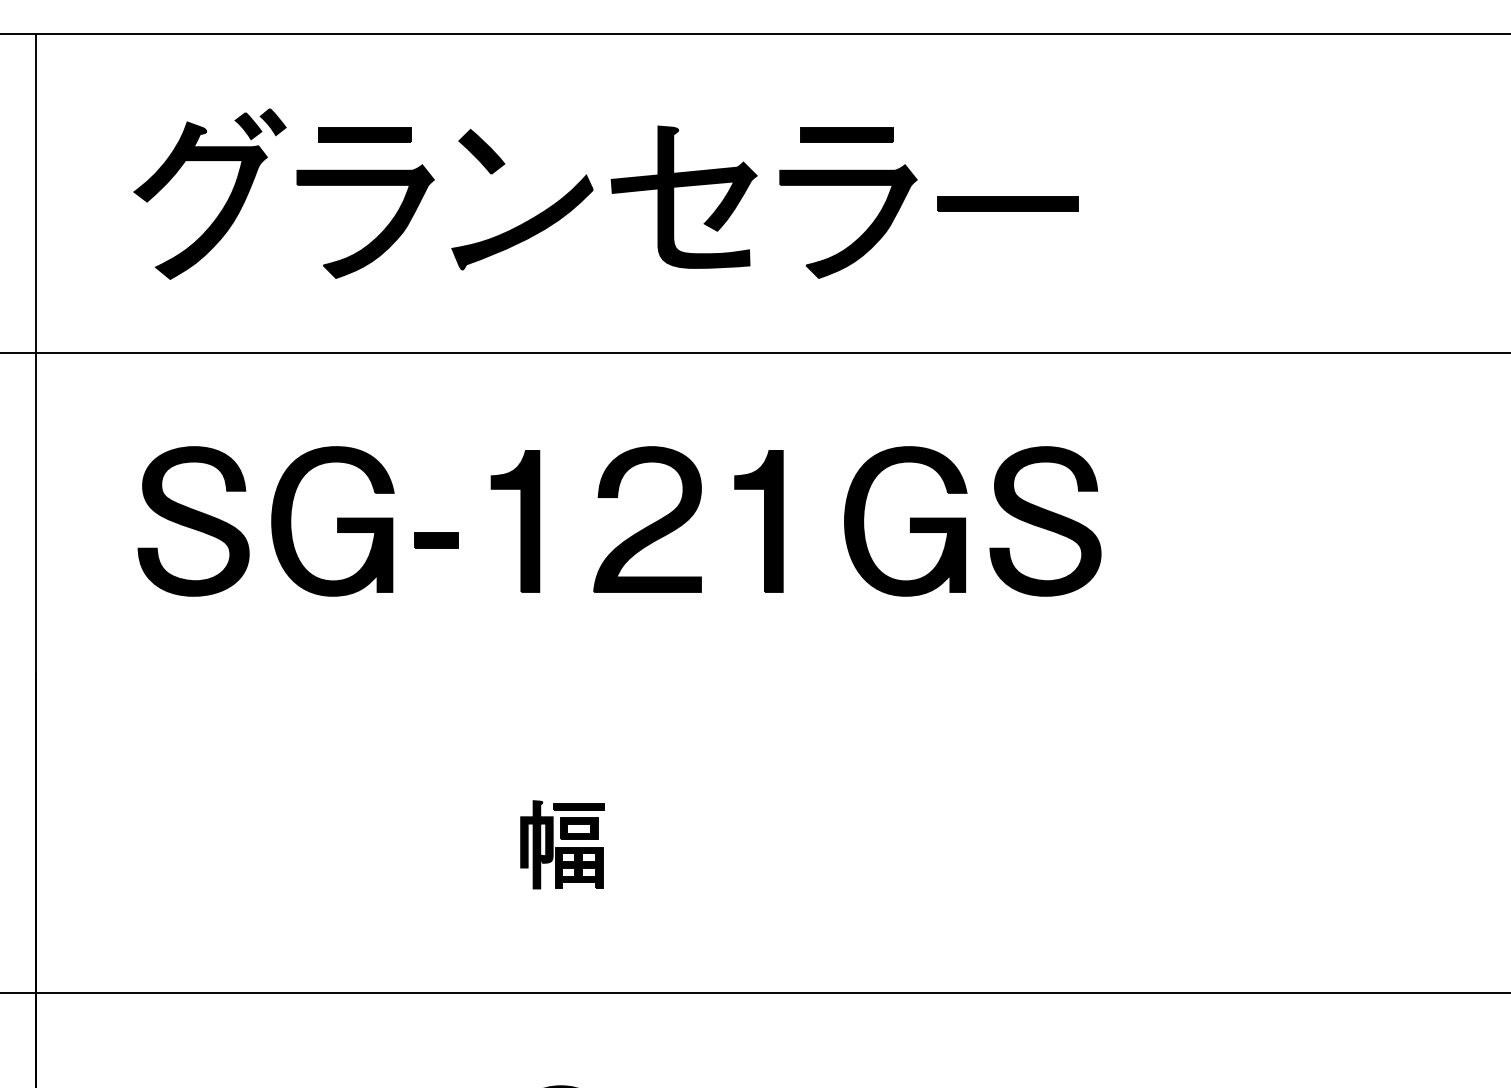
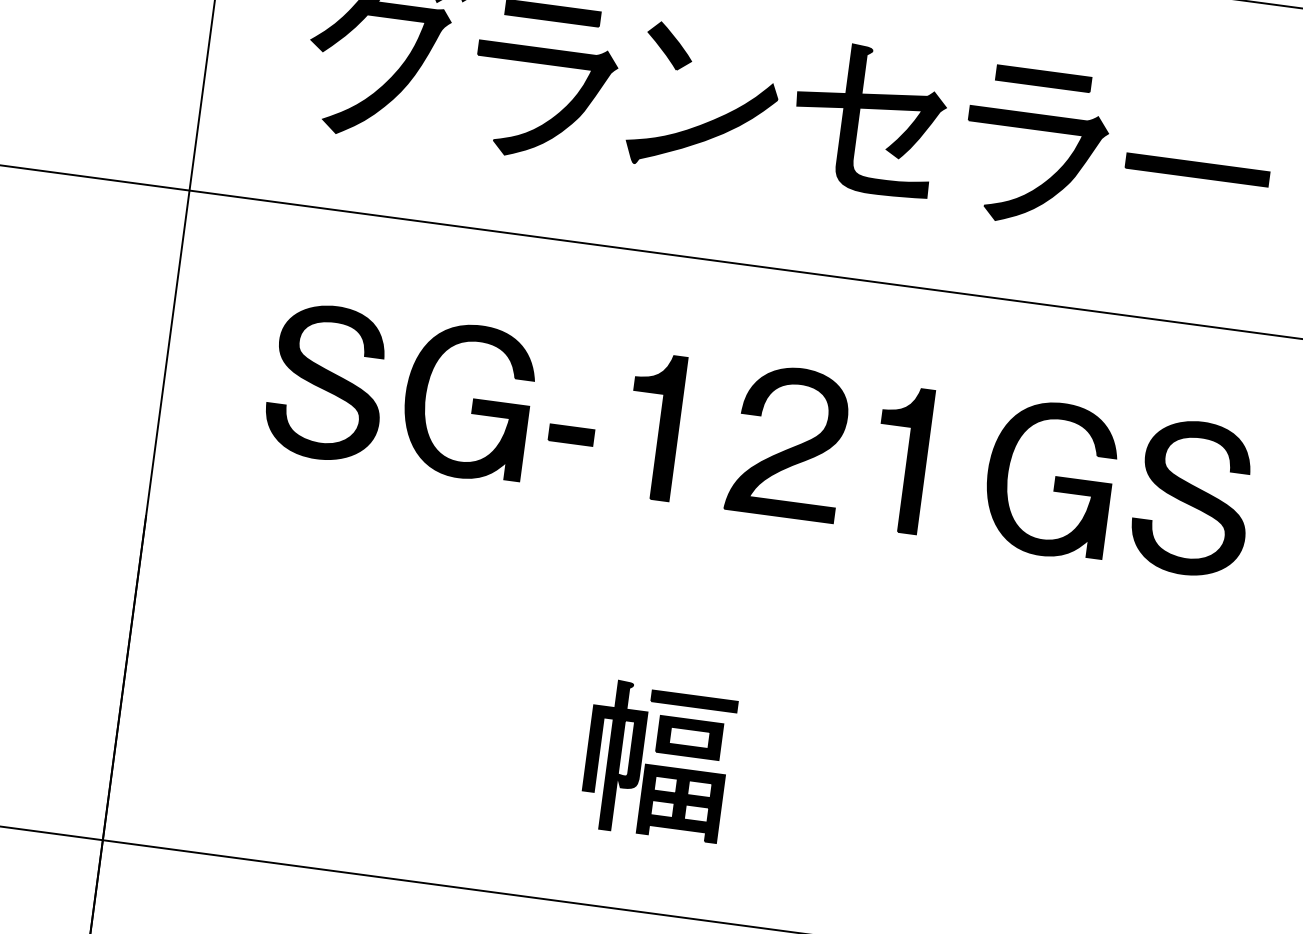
part: (562, 844) -> (657, 761), size x1.67

